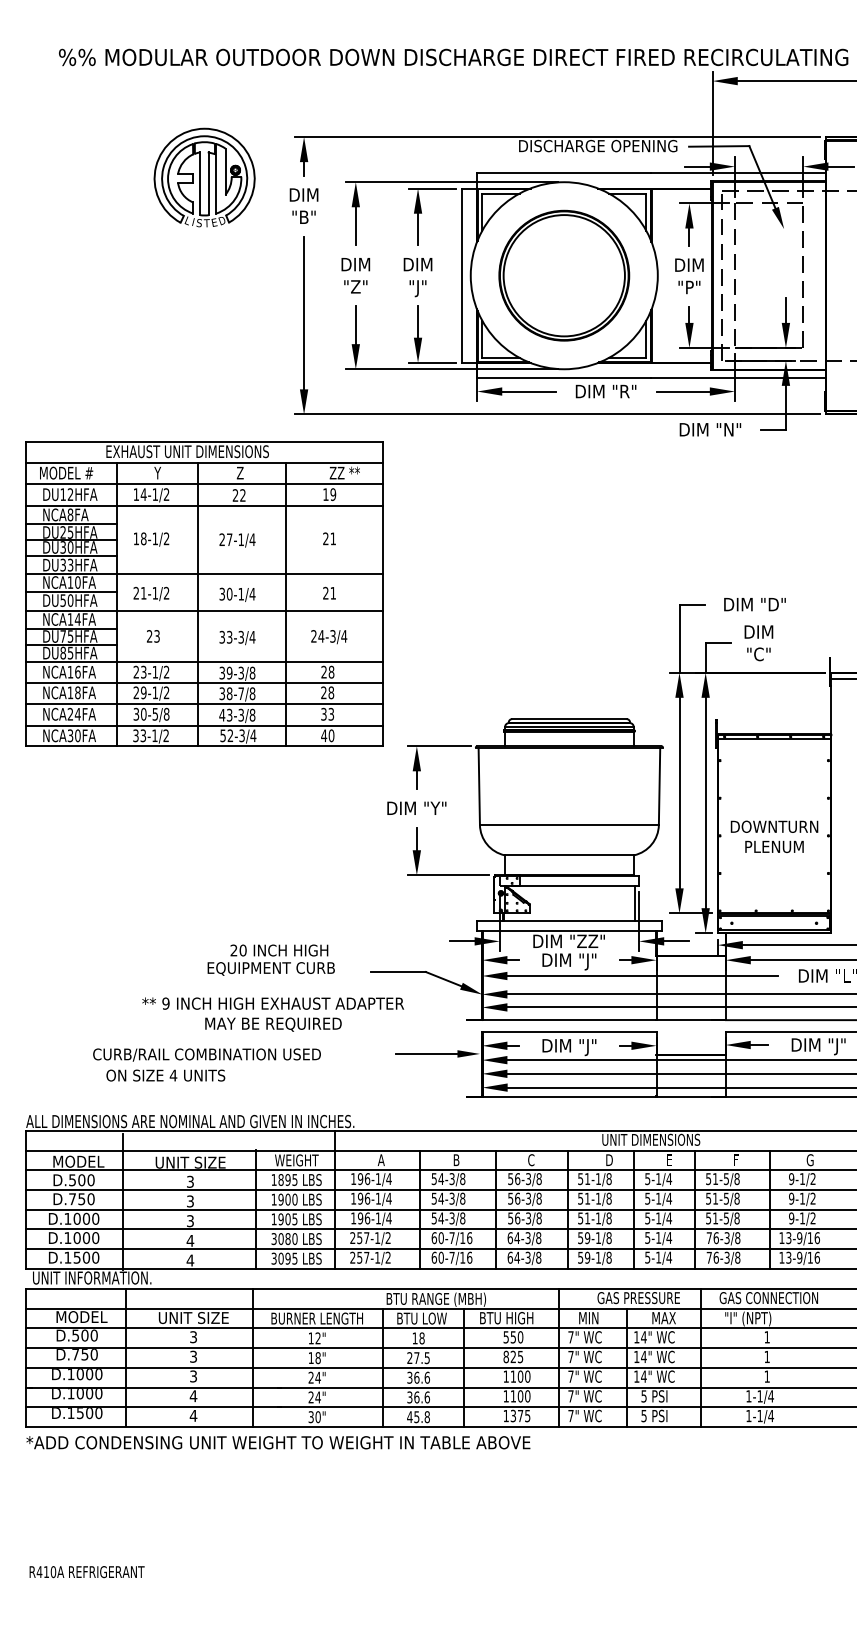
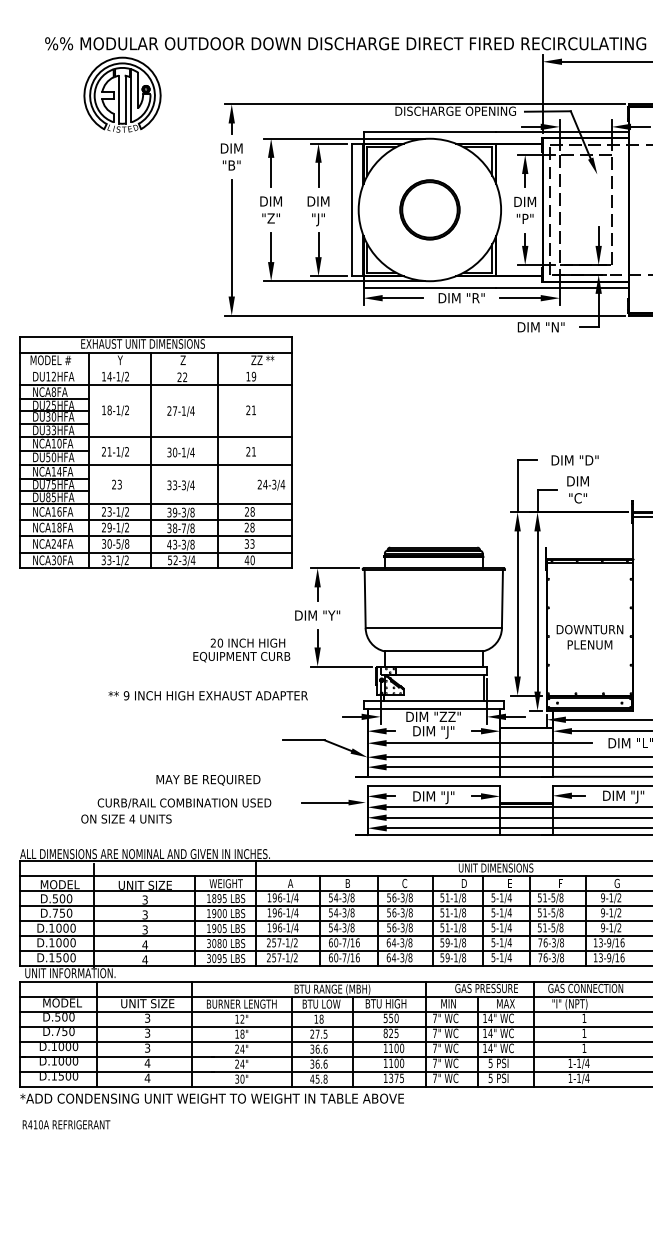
part: (204, 177) -> (122, 94), moved
part: (564, 275) -> (430, 209), size x0.6
line: (203, 484) -> (155, 368), removed
text: (329, 637) -> (271, 485), moved
text: (270, 959) -> (241, 649), moved
text: (272, 1003) -> (207, 695), moved
text: (206, 1054) -> (184, 803), moved
text: (86, 1572) -> (66, 1125), moved

